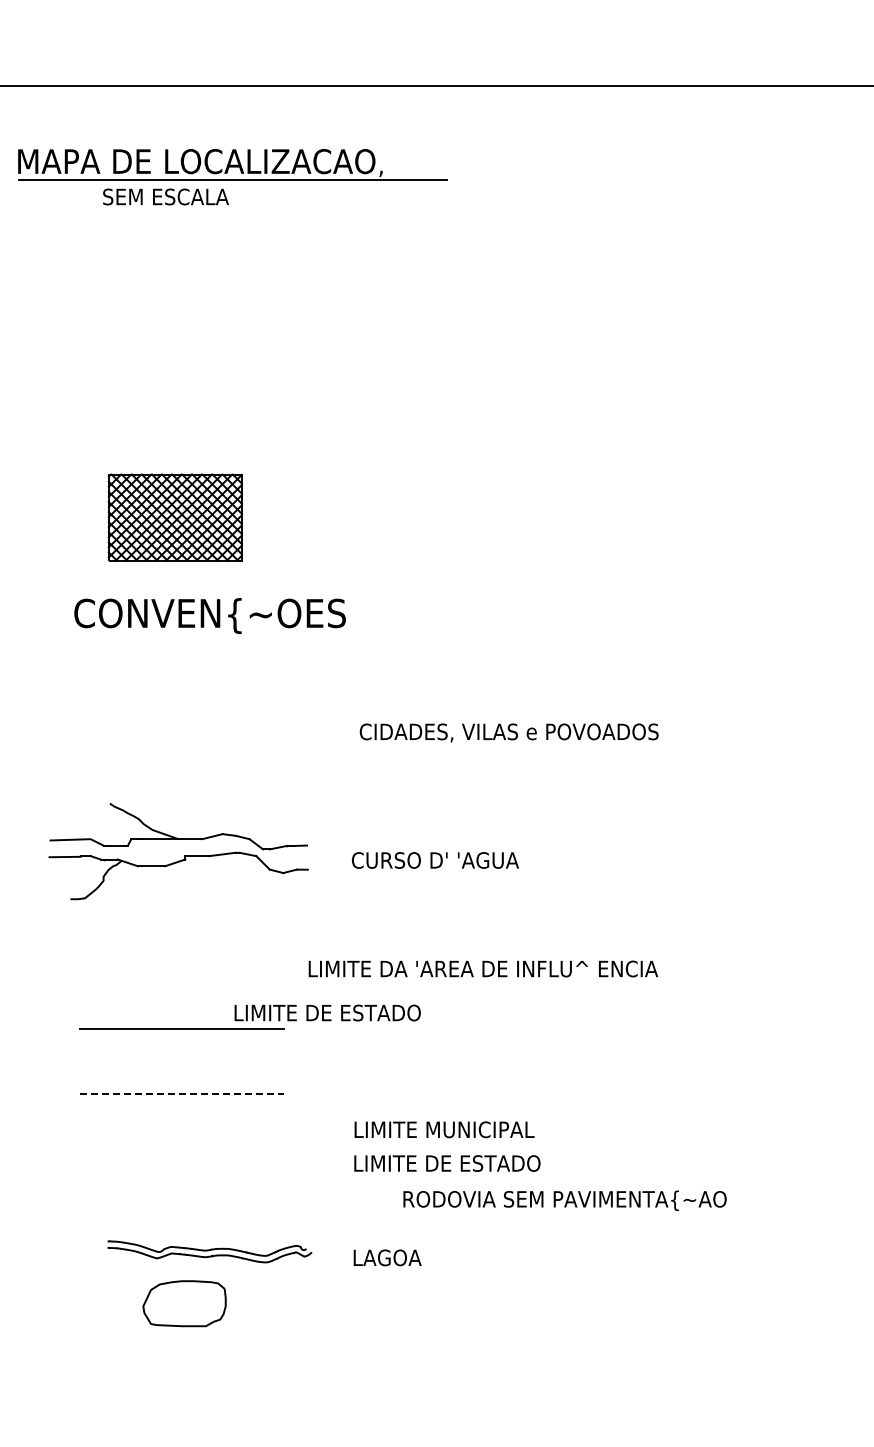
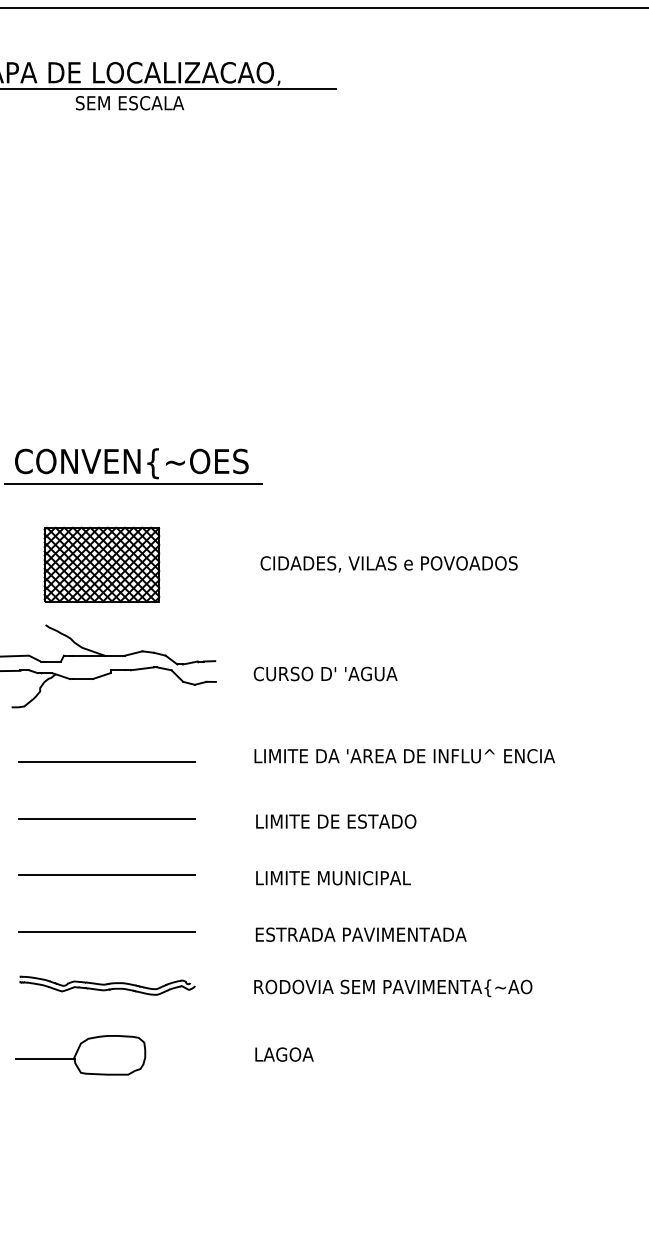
text: (165, 196) -> (129, 102), moved
part: (174, 517) -> (101, 564), moved
line: (211, 639) -> (133, 483), added
line: (181, 962) -> (107, 761), added
text: (482, 968) -> (404, 755), moved
text: (327, 1012) -> (336, 821), moved
line: (182, 1094) -> (108, 875), dashed -> solid
text: (444, 1129) -> (333, 877), moved
line: (181, 1160) -> (107, 932), added
text: (477, 1163) -> (361, 934), LIMITE DE ESTADO -> ESTRADA PAVIMENTADA
text: (564, 1200) -> (392, 988), moved
part: (209, 1251) -> (107, 985), moved
text: (387, 1257) -> (284, 1054), moved
line: (109, 1307) -> (45, 1058), added

